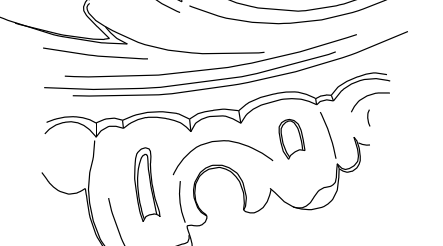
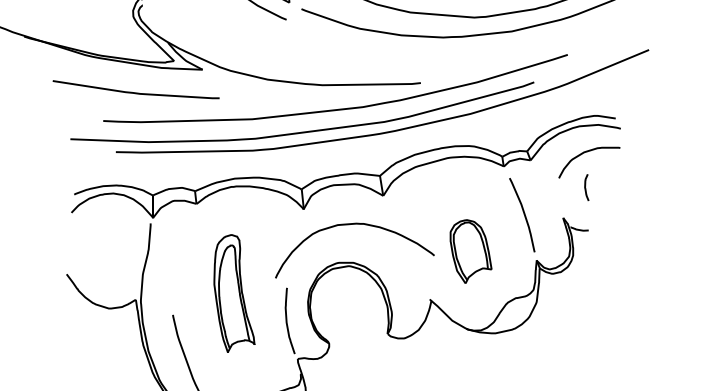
curve: (95, 55) -> (136, 92), moved
part: (291, 138) -> (470, 250), moved

